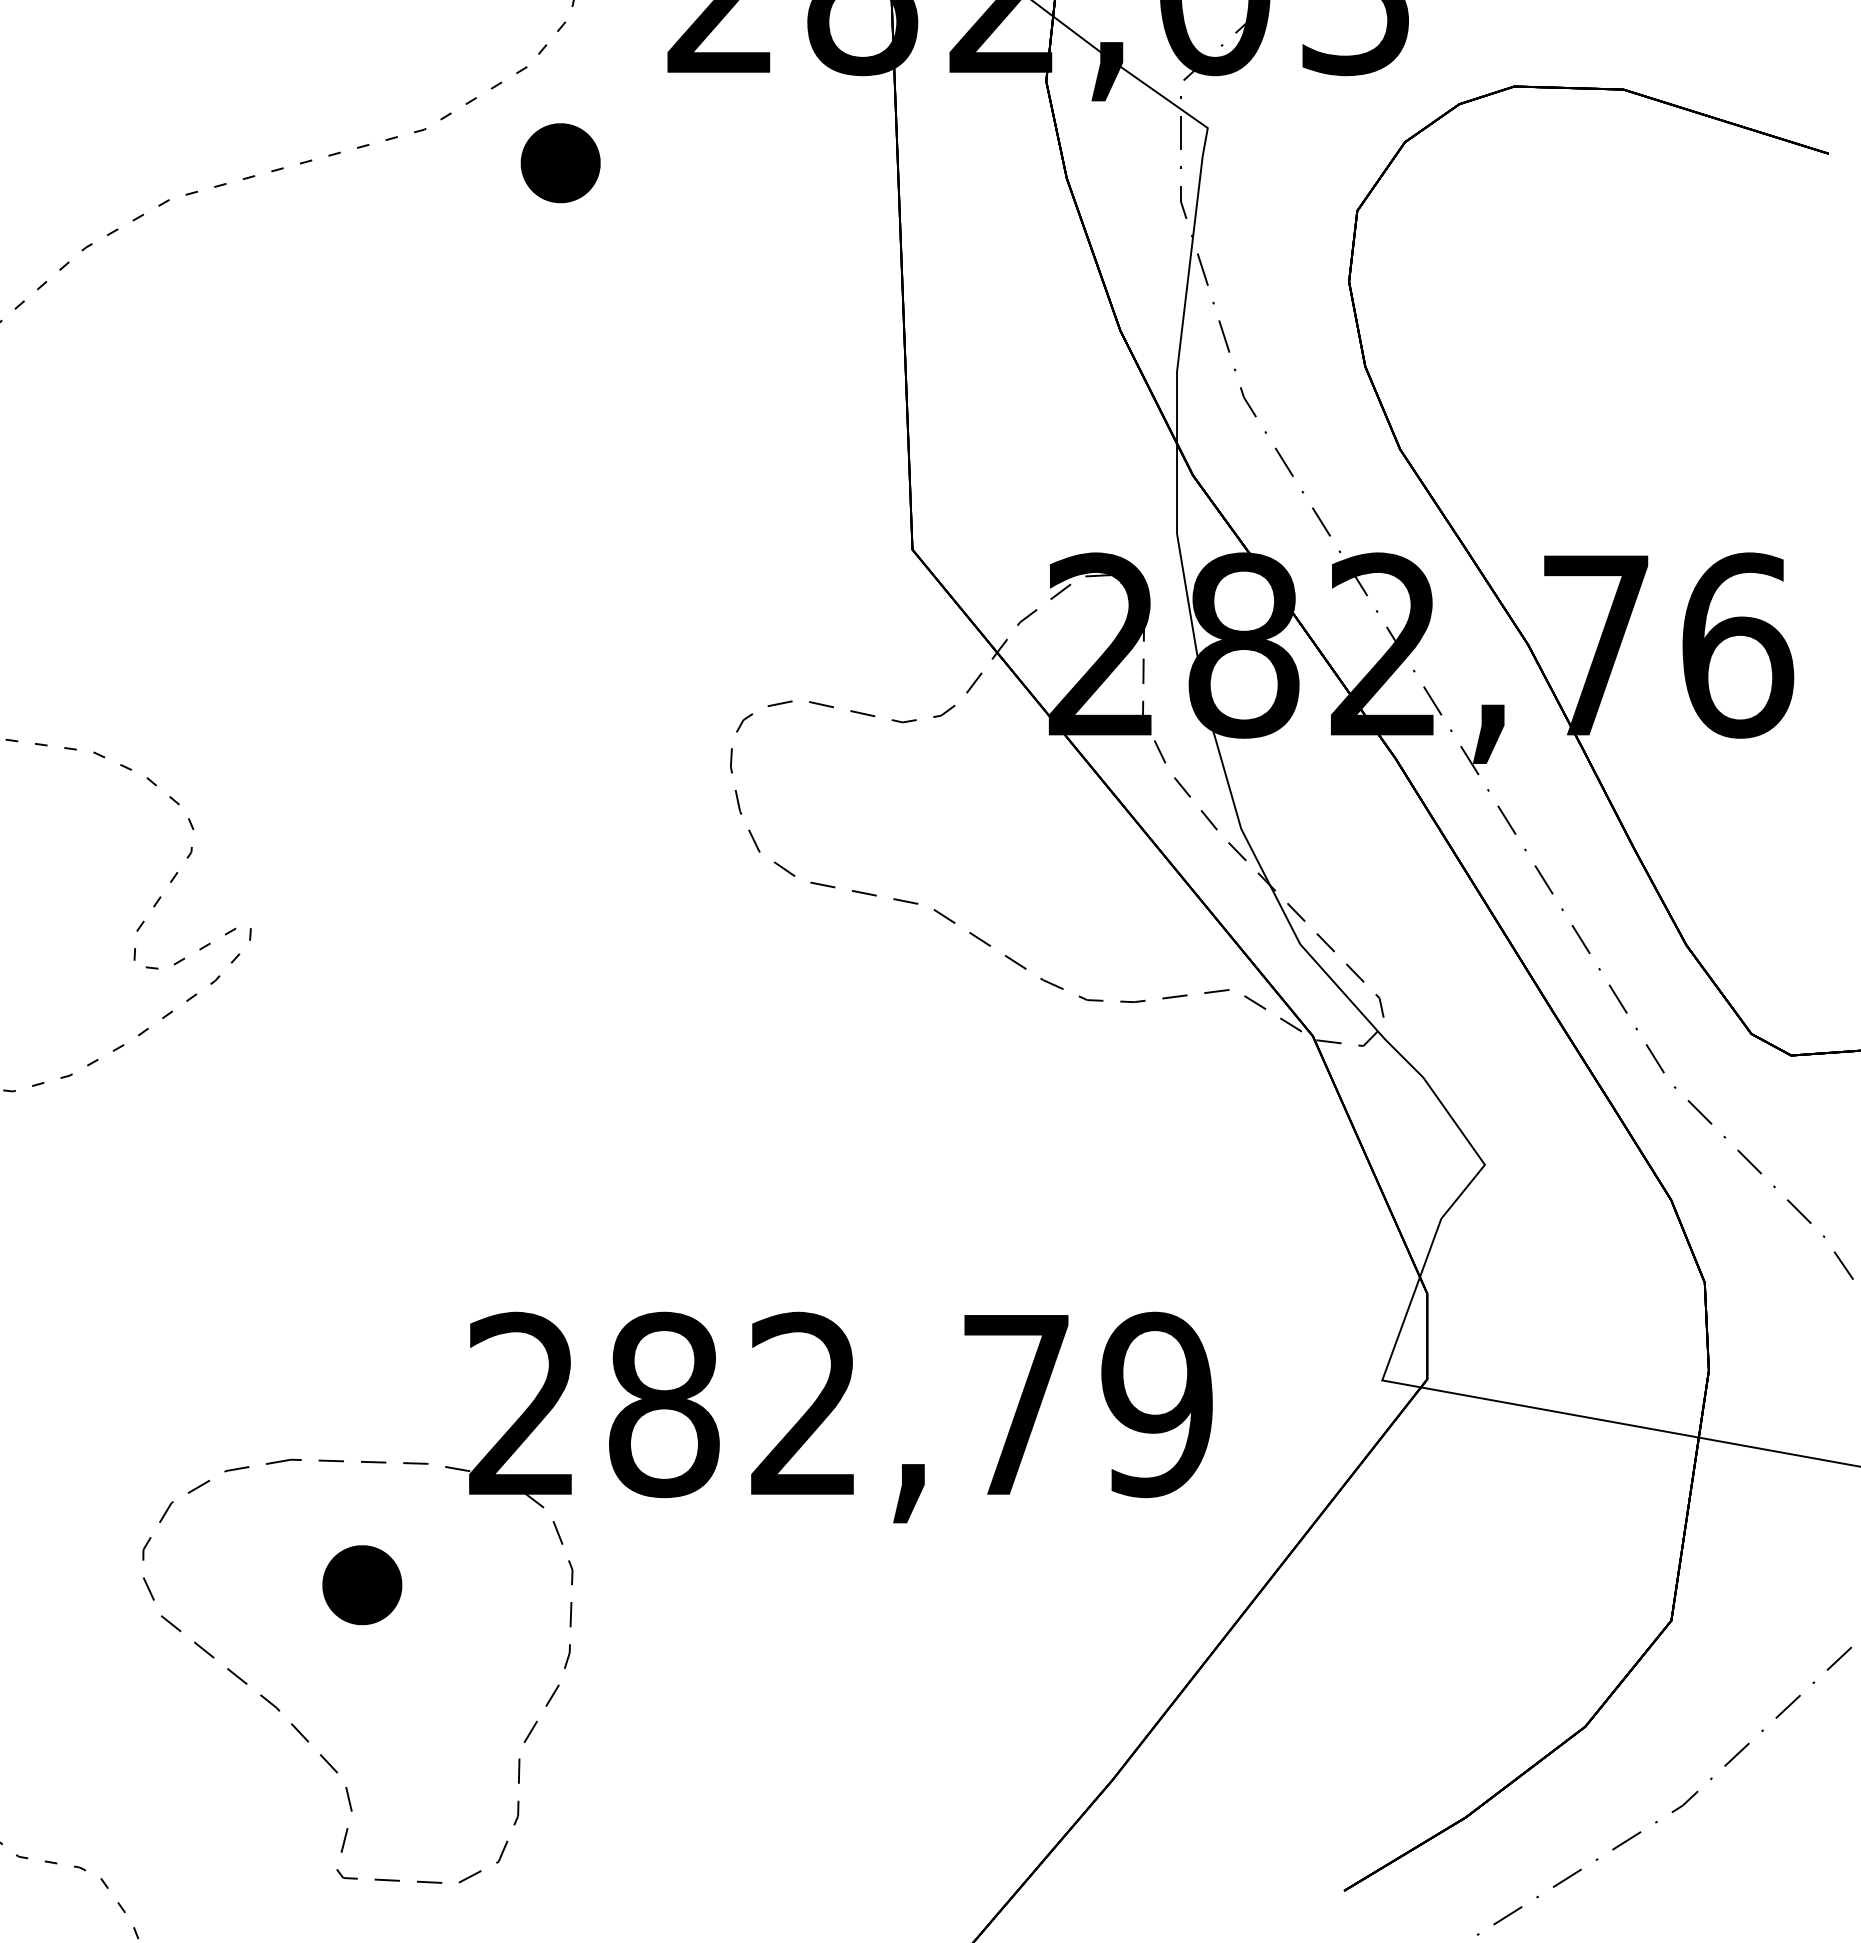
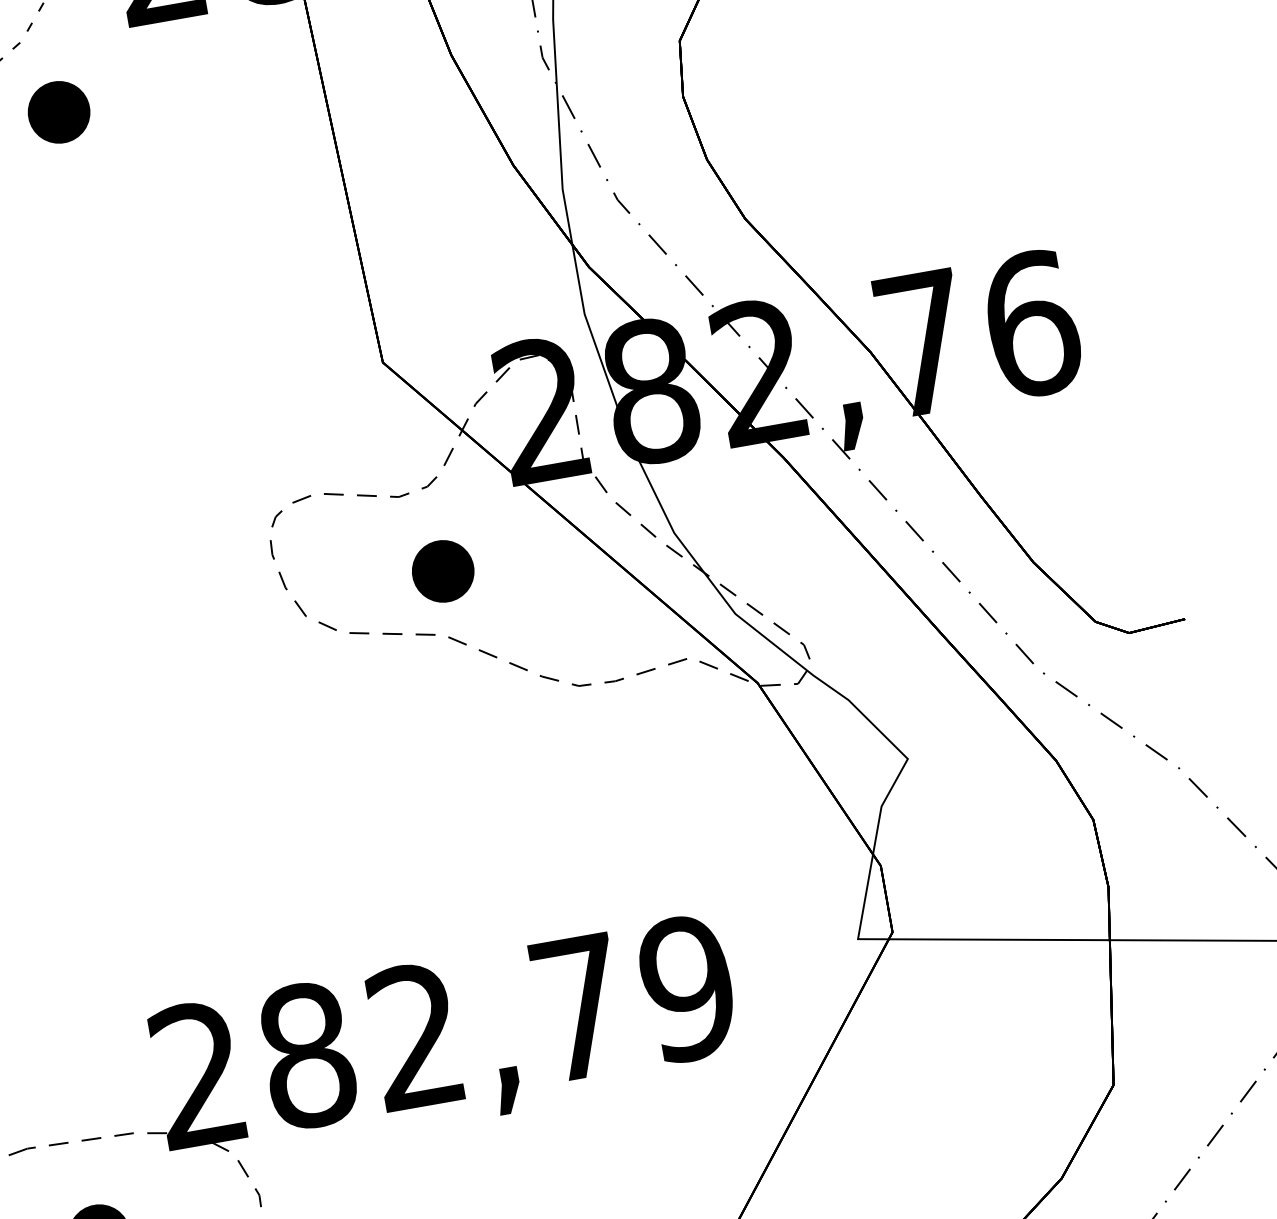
part: (941, 825) -> (442, 571), added

